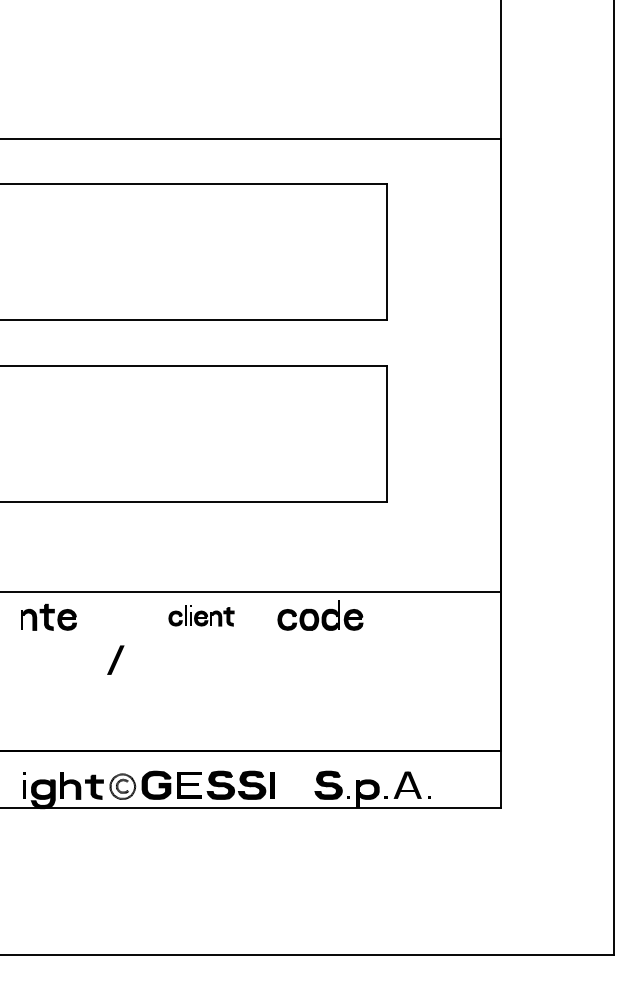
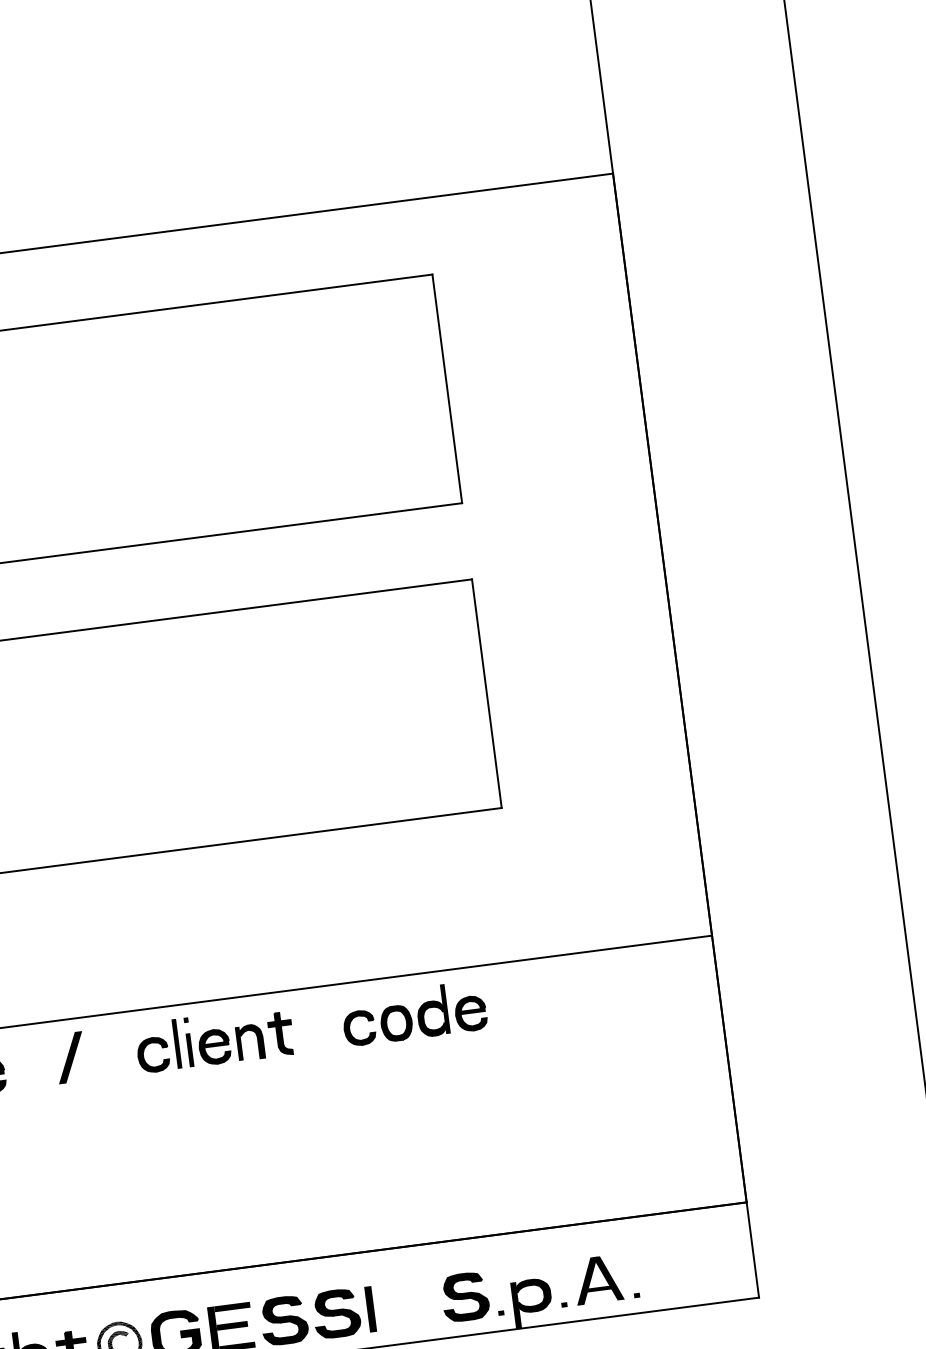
part: (201, 615) -> (214, 1039), size x1.43
part: (115, 659) -> (69, 1056), moved

